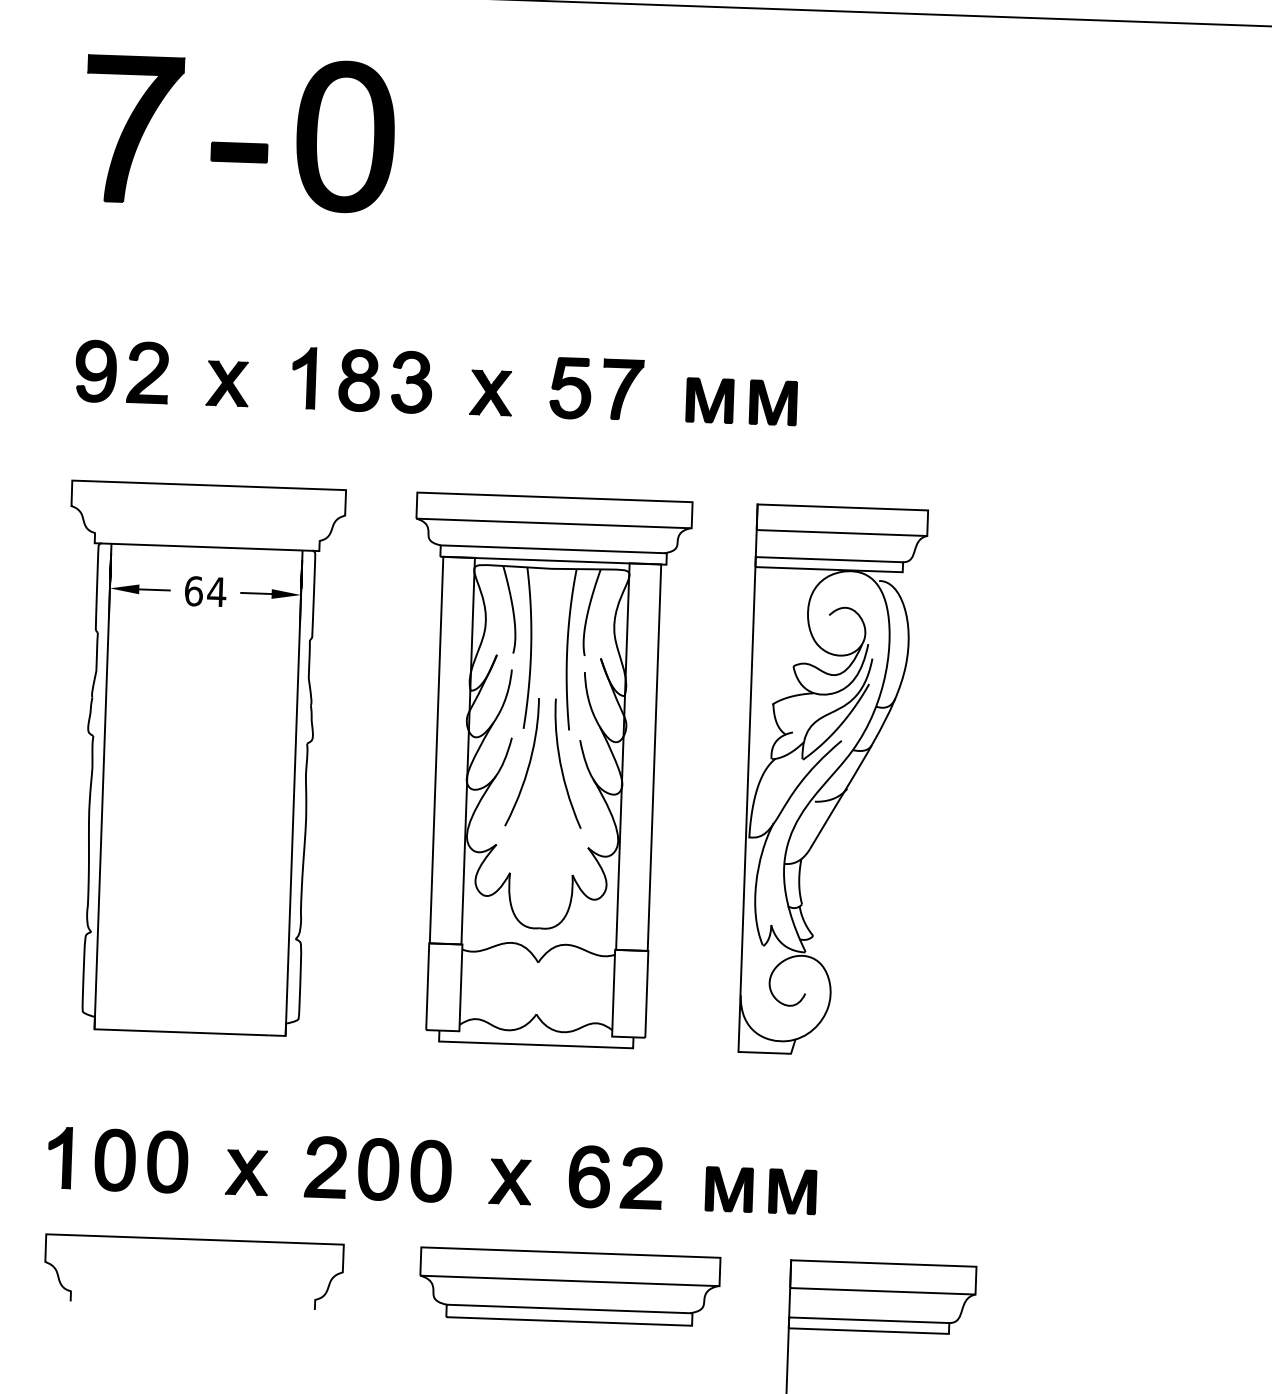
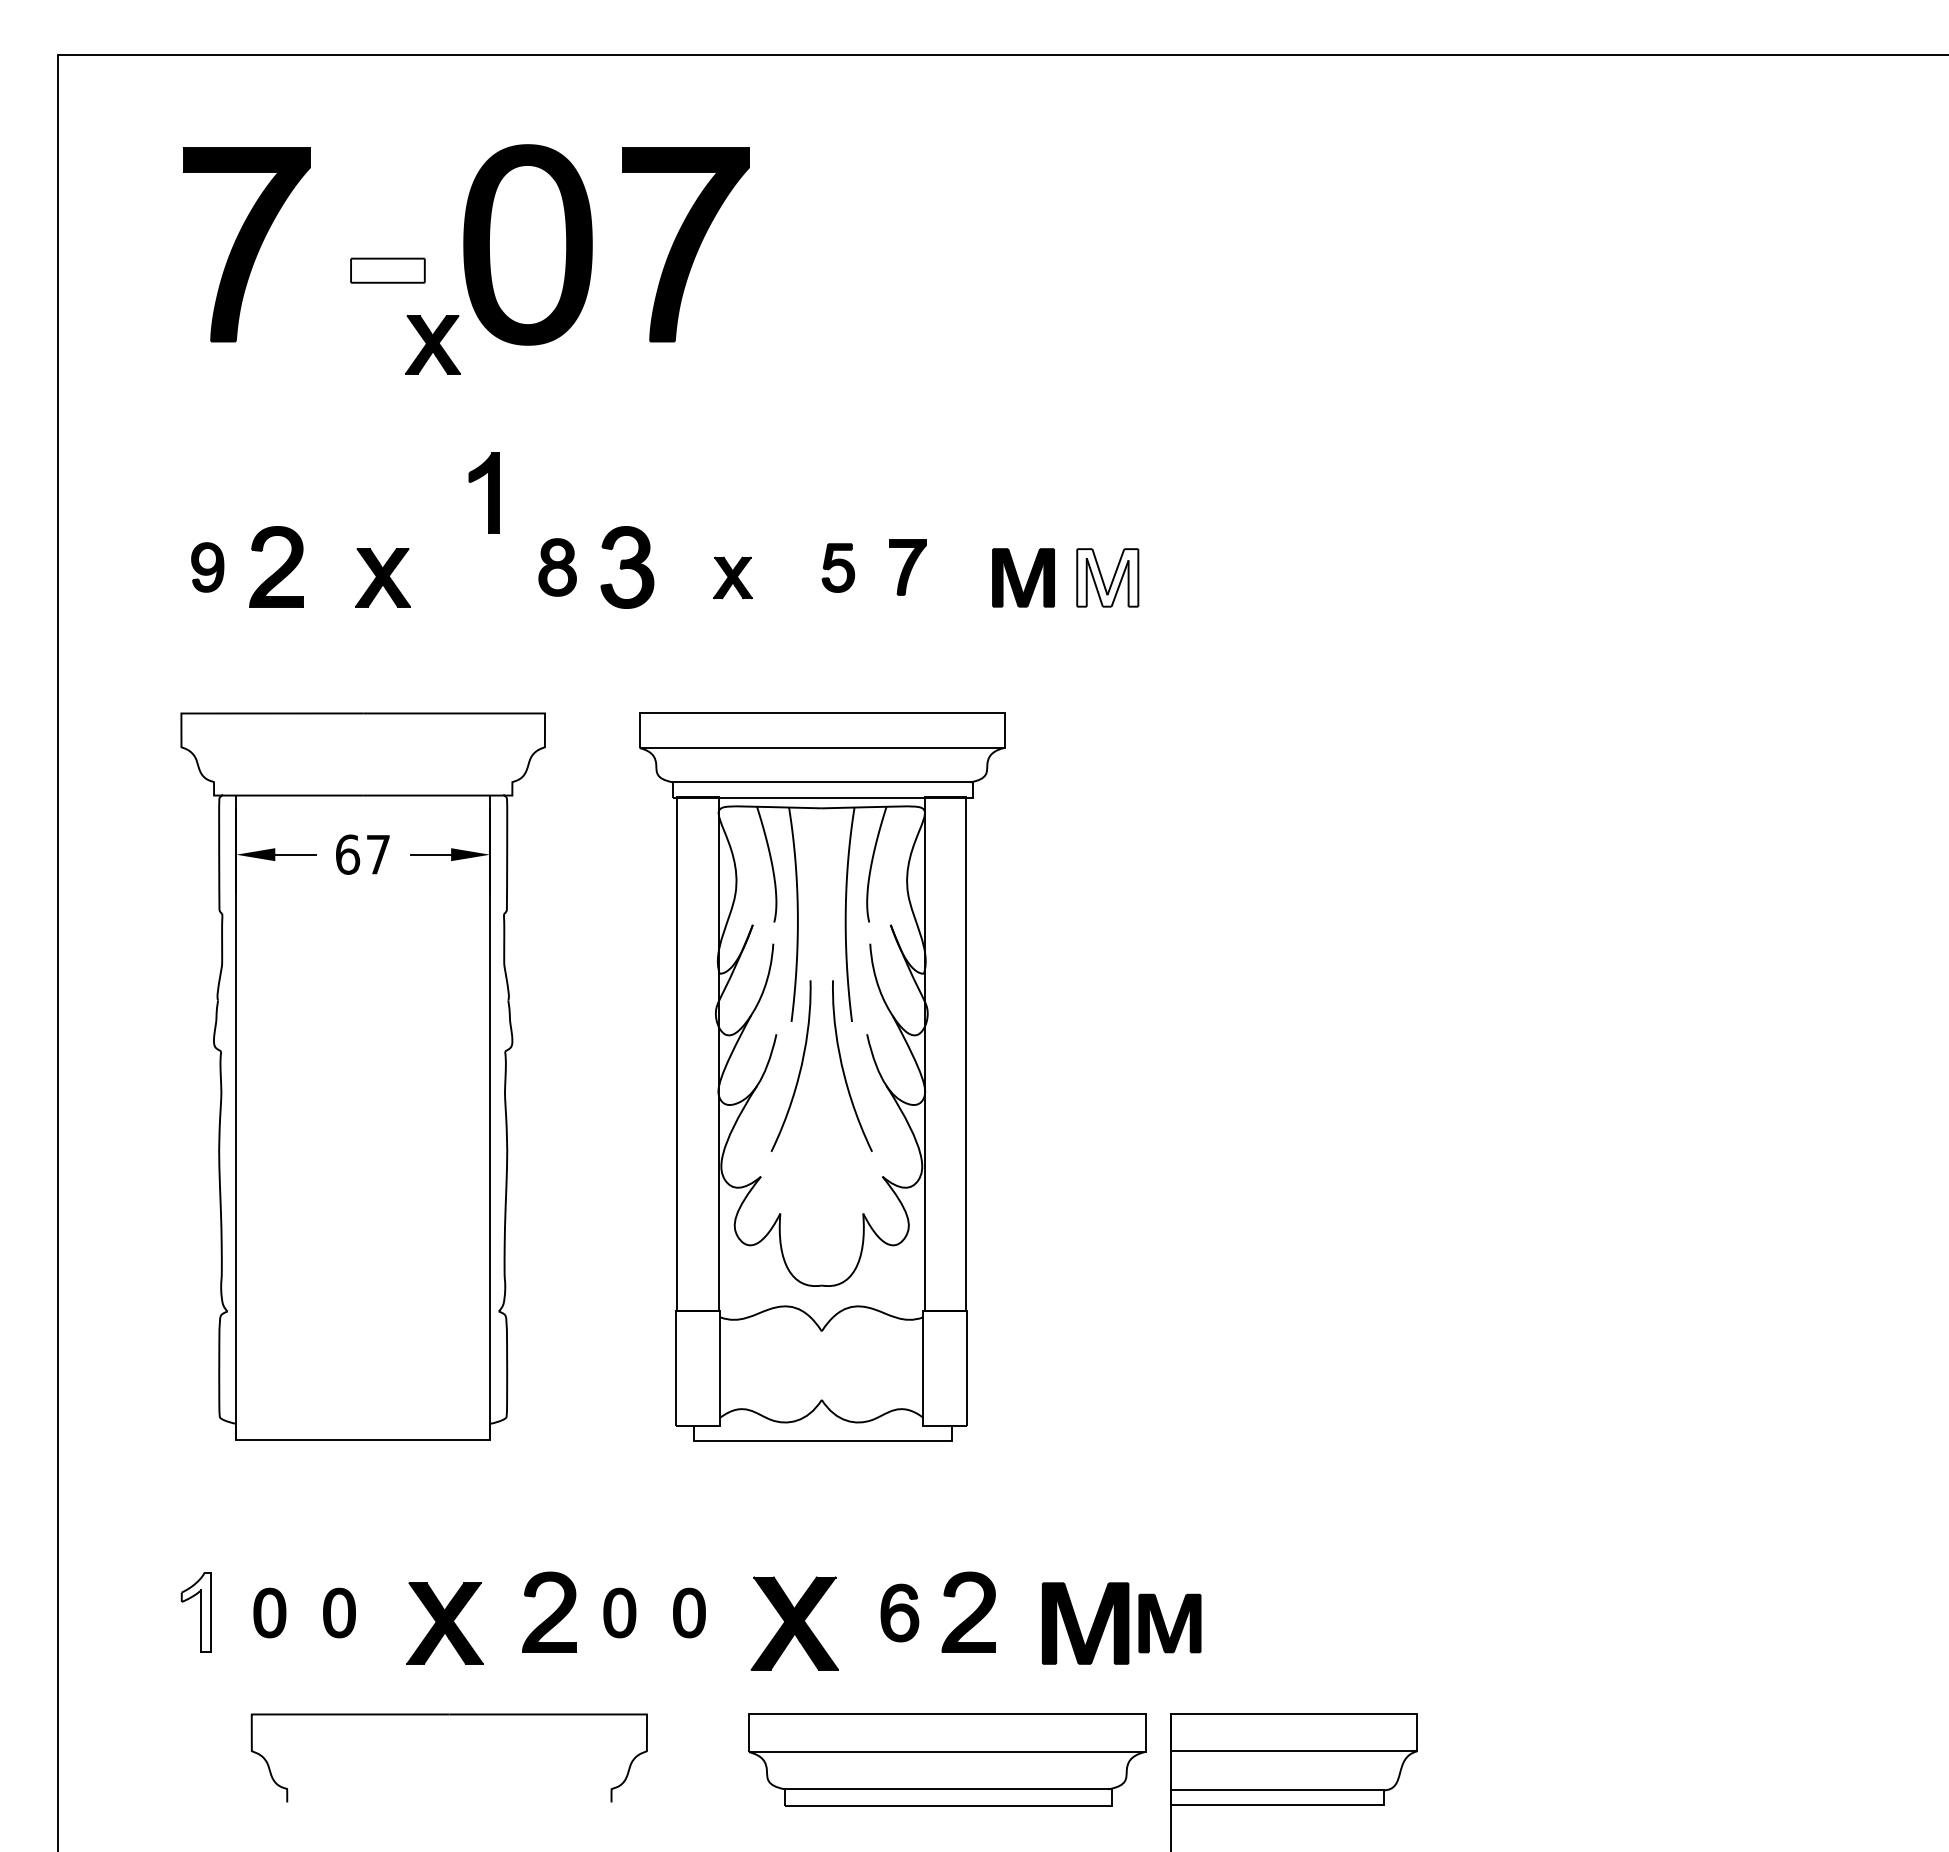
part: (464, 140) -> (685, 244), added
fill: (239, 152) -> (387, 270), removed
part: (271, 209) -> (432, 344), added
part: (95, 371) -> (207, 567), size x0.6
part: (303, 377) -> (483, 492), moved
part: (359, 380) -> (557, 567), size x0.7
part: (570, 387) -> (838, 567), size x0.6
part: (622, 389) -> (907, 567), size x0.7
part: (490, 392) -> (732, 577), size x0.7
fill: (773, 402) -> (1107, 577), removed
text: (217, 591) -> (378, 854), 64 -> 67
part: (833, 780) -> (1204, 1076), removed
fill: (60, 1157) -> (196, 1612), removed
part: (115, 1159) -> (269, 1612), size x0.6
part: (167, 1161) -> (339, 1612), size x0.6
part: (378, 1169) -> (619, 1612), size x0.6
part: (431, 1170) -> (689, 1612), size x0.6
part: (247, 1172) -> (445, 1623), size x1.4
part: (589, 1176) -> (899, 1612), size x0.7
part: (510, 1181) -> (795, 1623), size x1.6
part: (729, 1189) -> (1085, 1623), size x1.4
part: (194, 1240) -> (448, 1715), moved
part: (569, 1286) -> (947, 1759), moved

